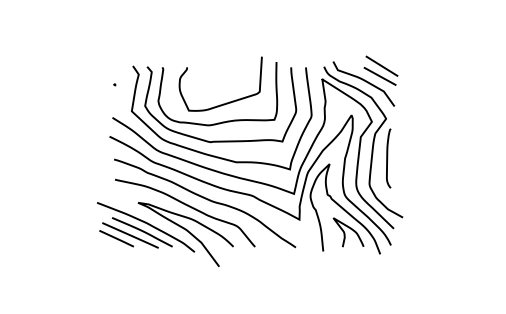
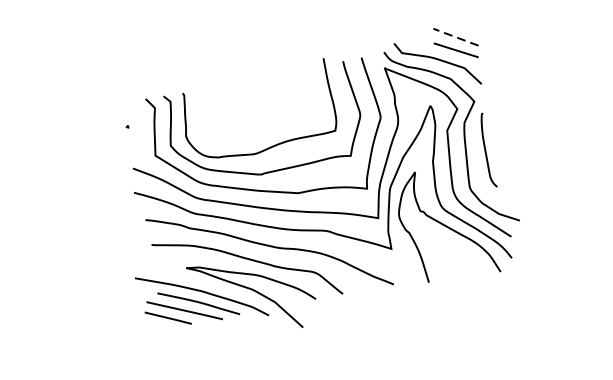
line: (381, 66) -> (455, 37), solid -> dashed
curve: (226, 102) -> (271, 121), removed
curve: (345, 232) -> (451, 253), removed

